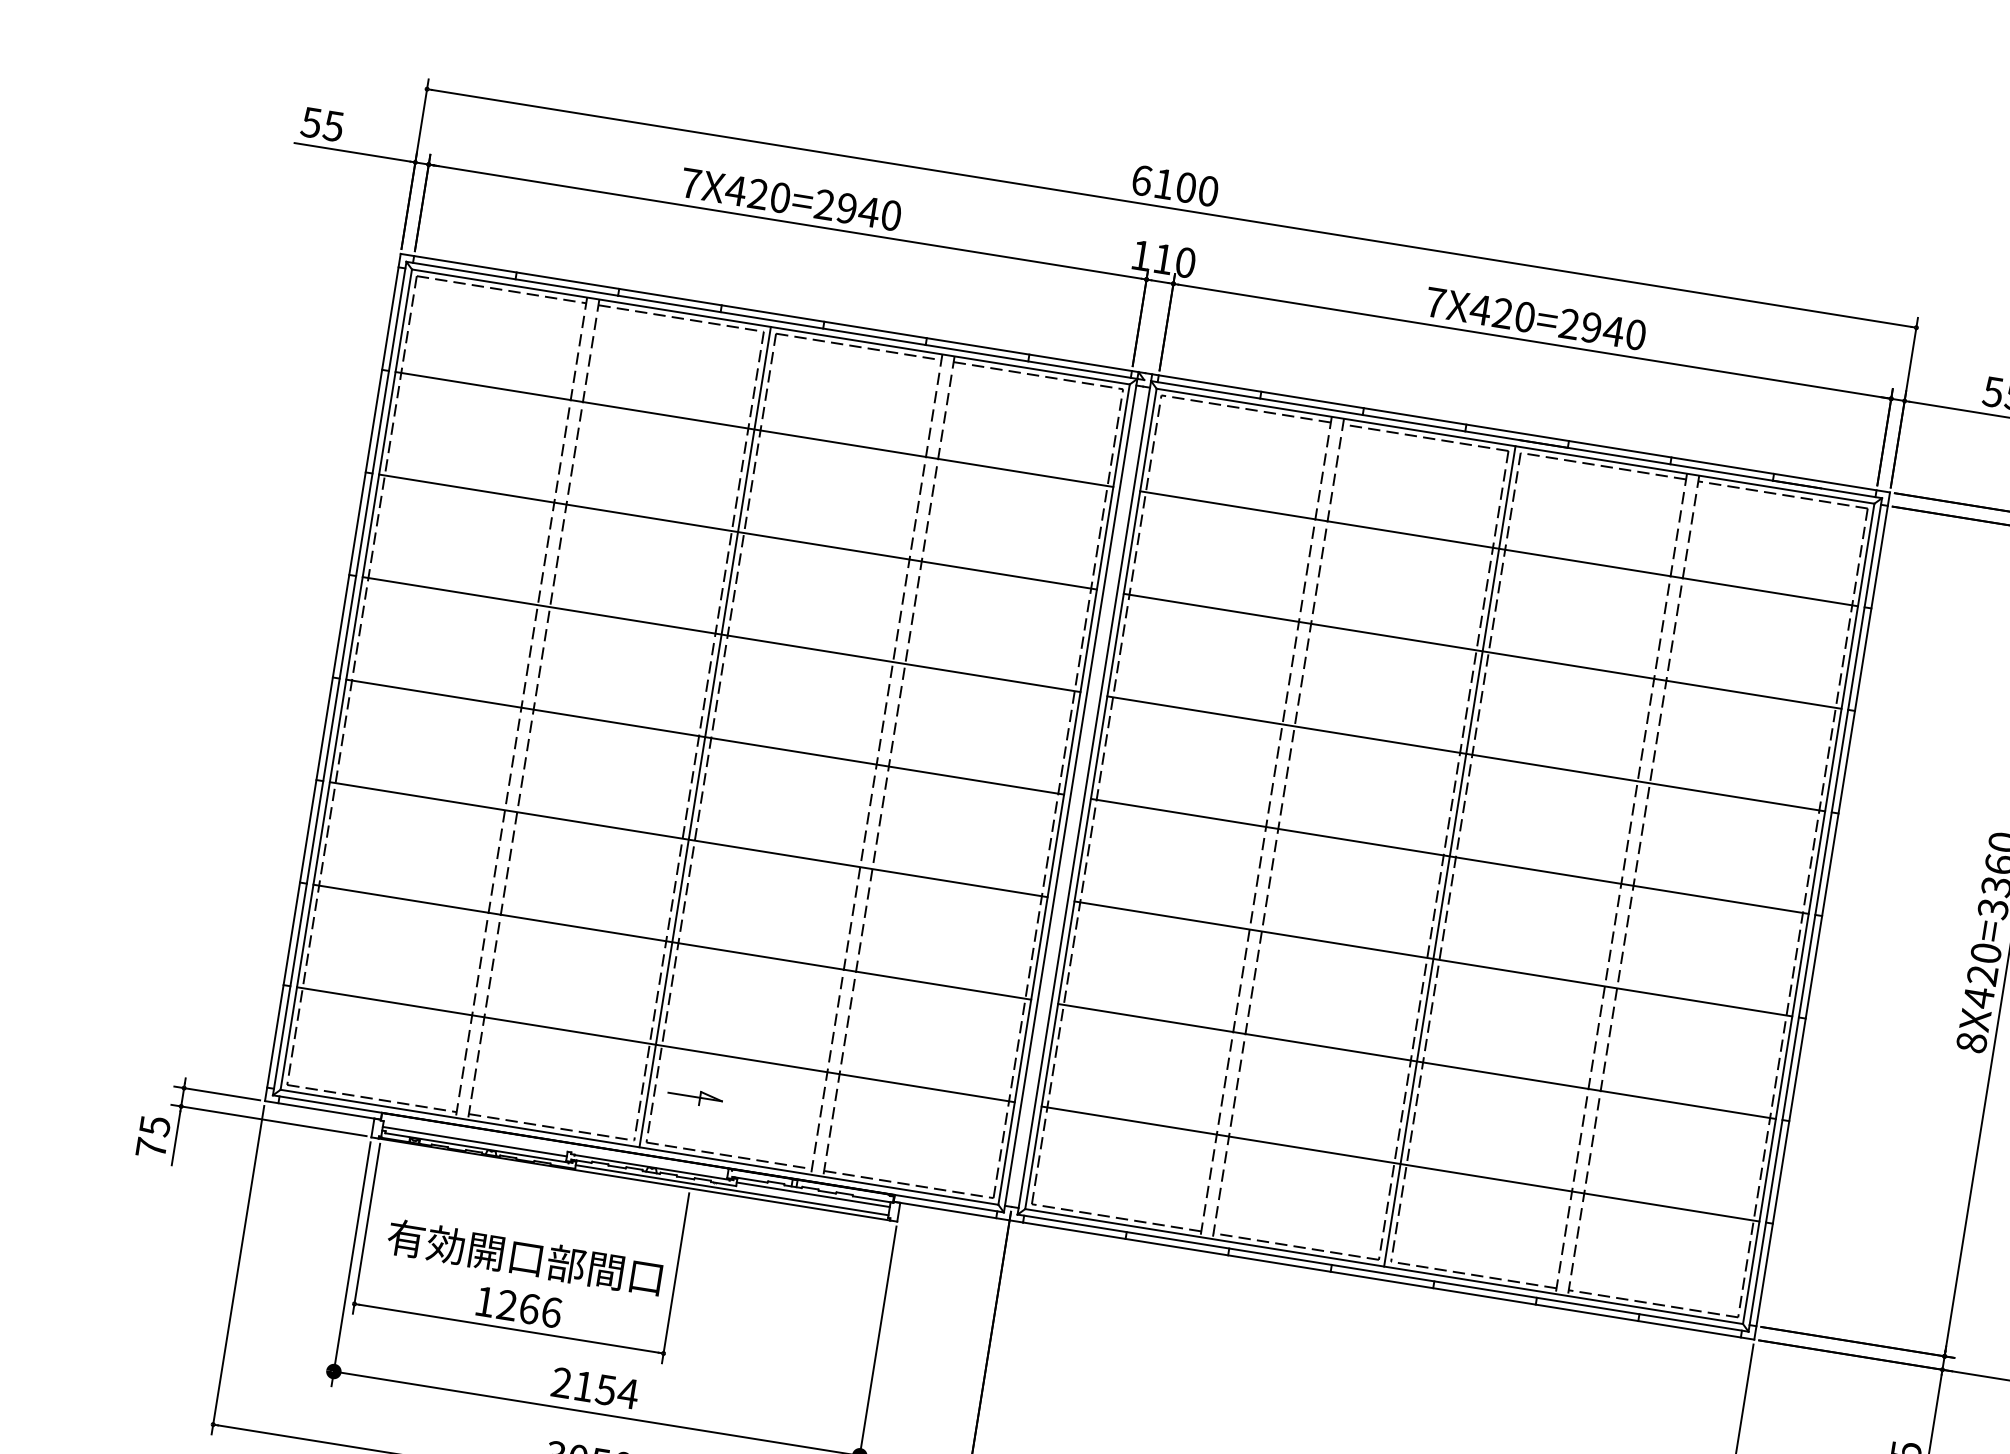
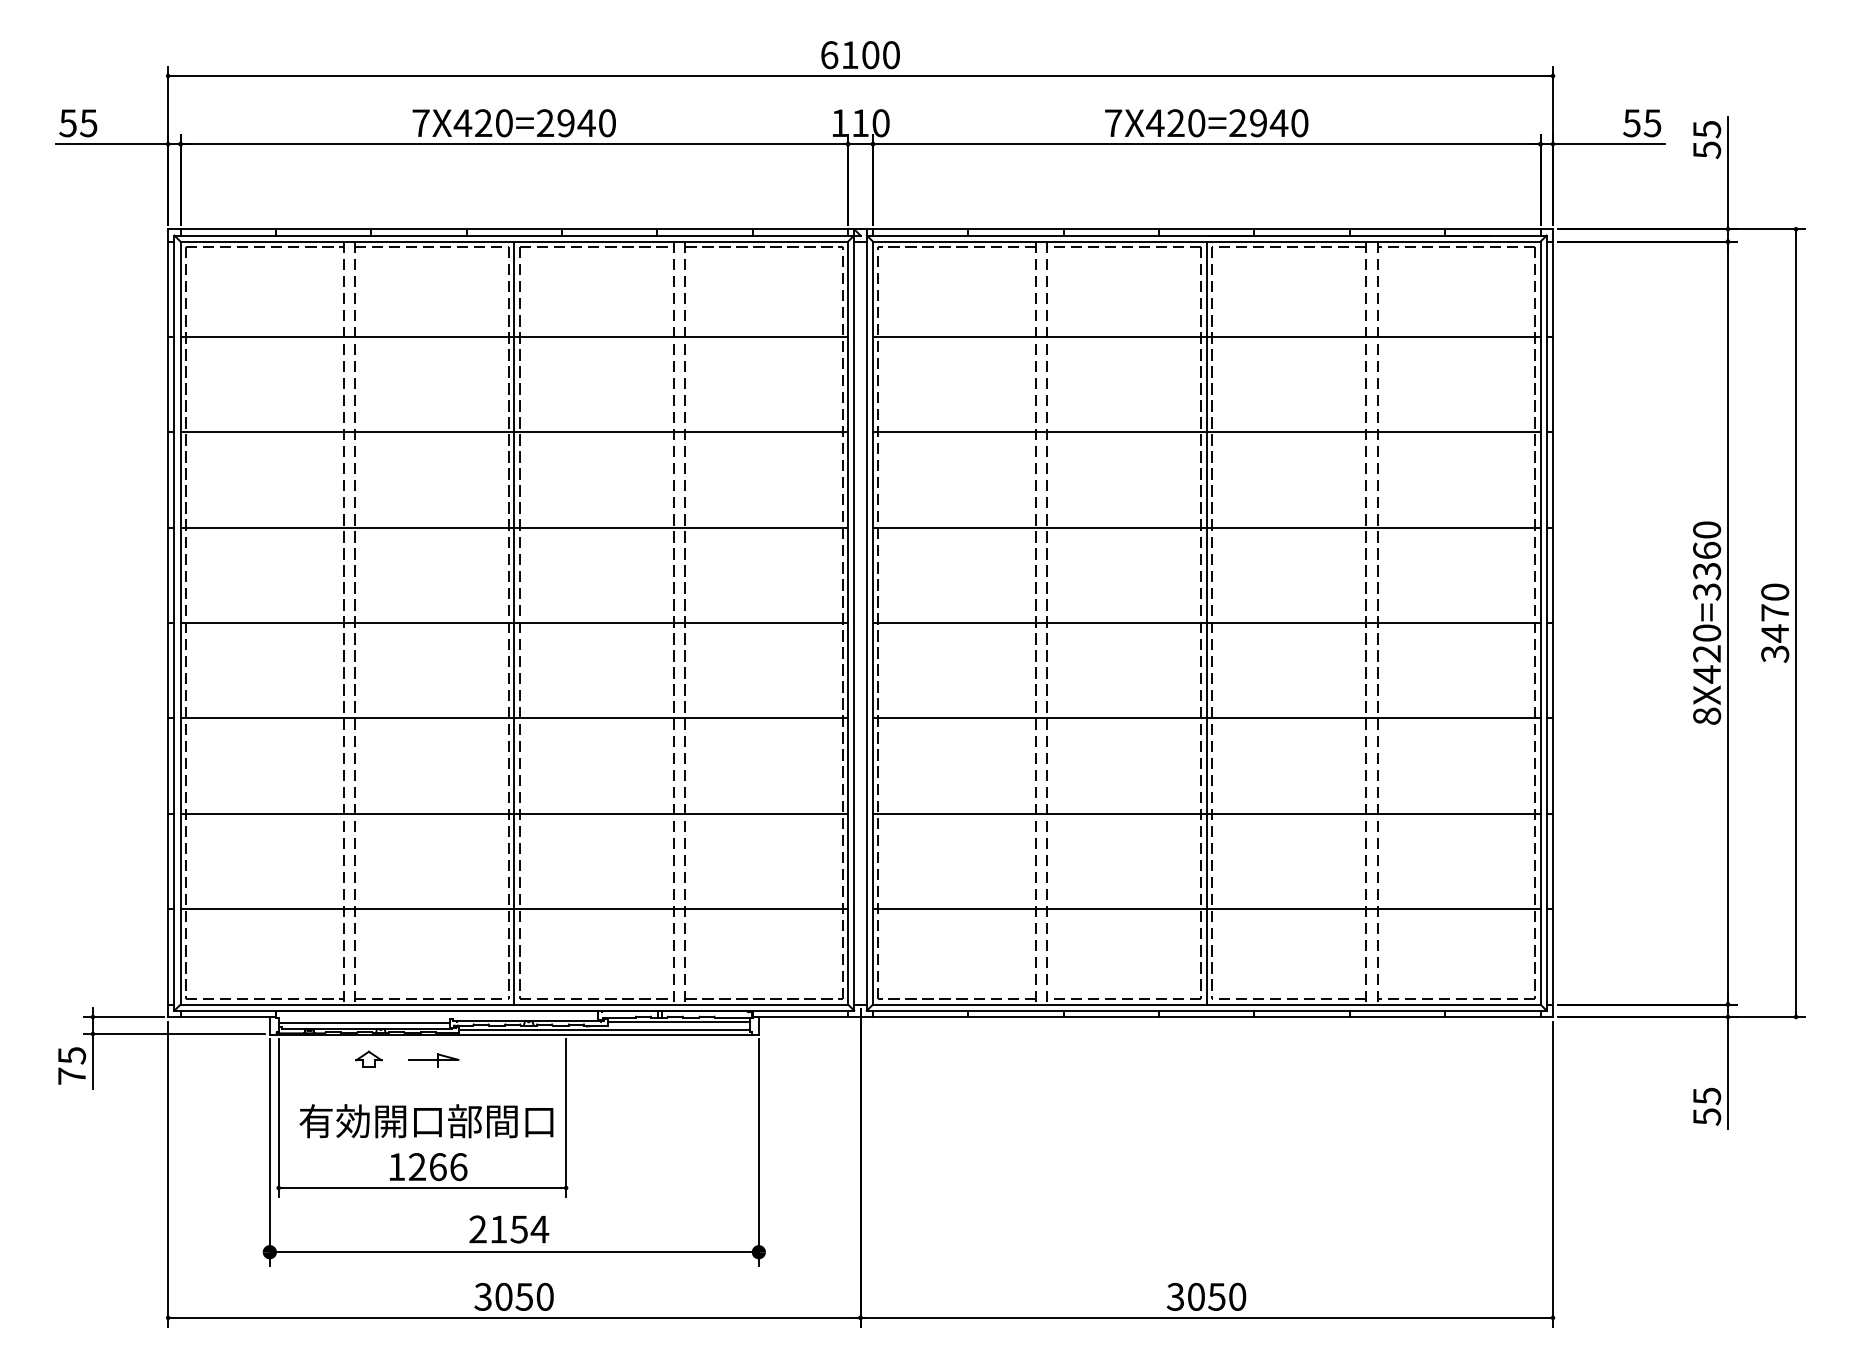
part: (695, 1097) -> (433, 1060), moved
part: (473, 1180) -> (368, 1058), added

